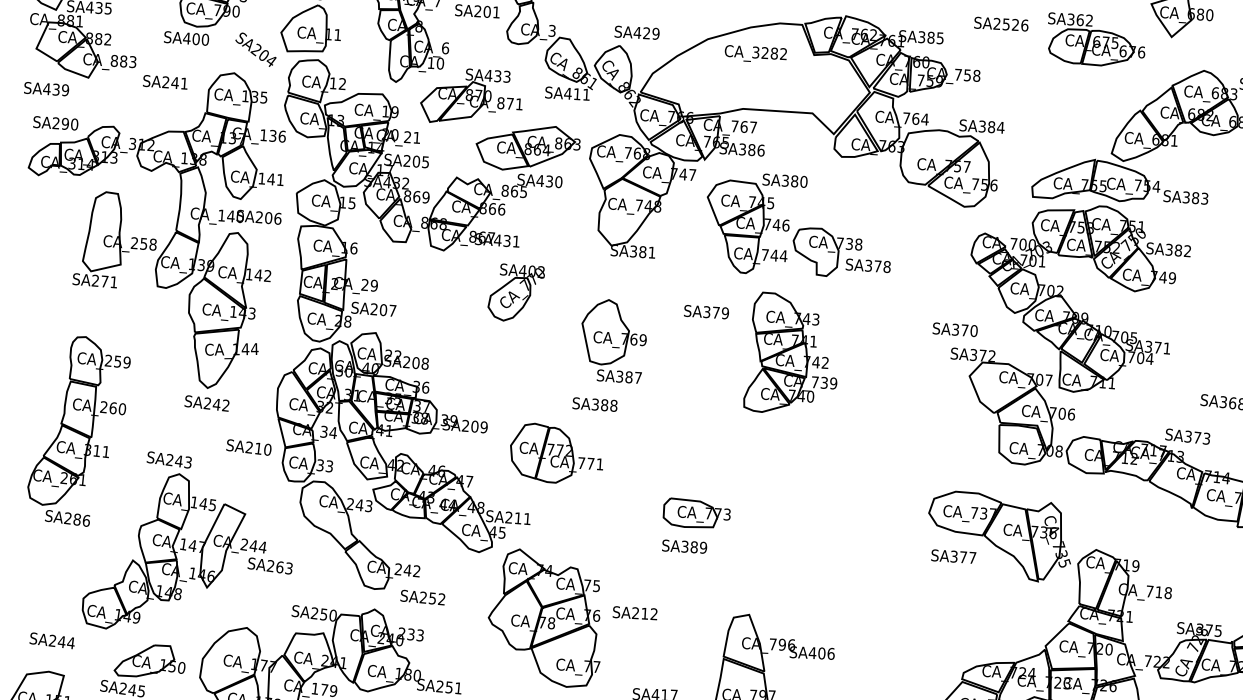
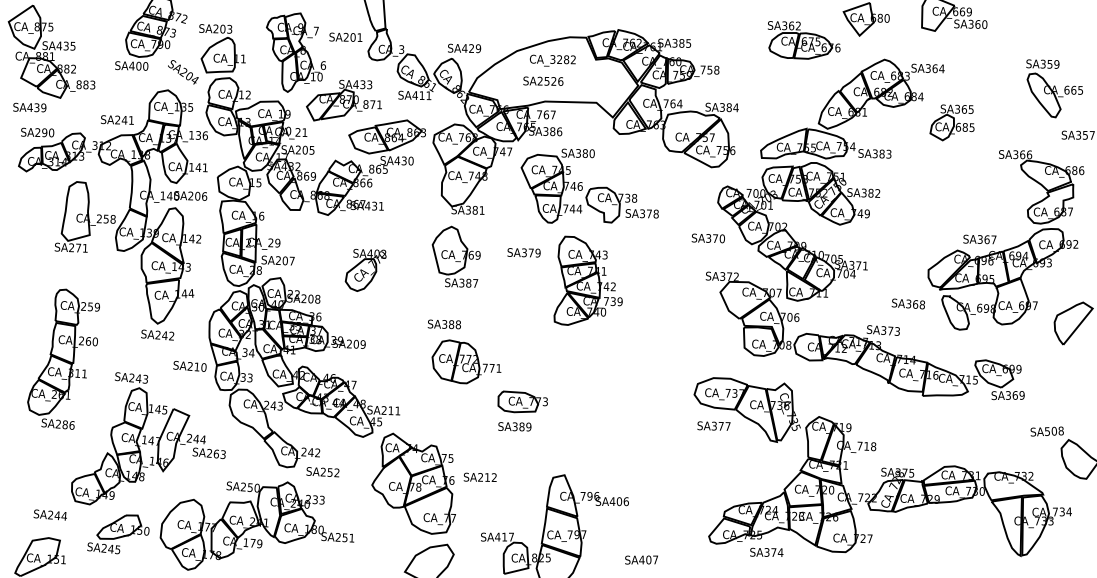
text: (1001, 23) -> (543, 80), moved
text: (165, 81) -> (117, 119), moved
part: (515, 293) -> (365, 270), moved
text: (954, 329) -> (707, 238), moved
part: (612, 340) -> (455, 256), moved
part: (556, 453) -> (466, 361), moved

